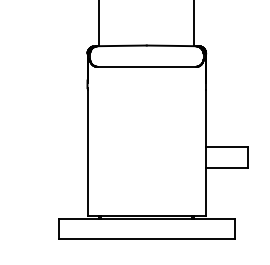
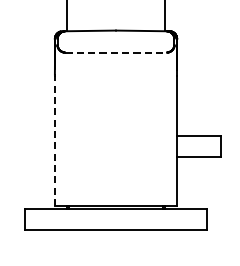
line: (147, 66) -> (116, 52), solid -> dashed
line: (87, 152) -> (54, 140), solid -> dashed

